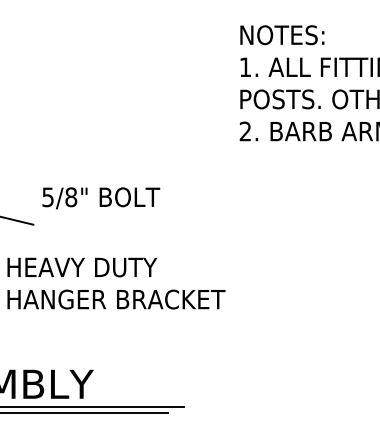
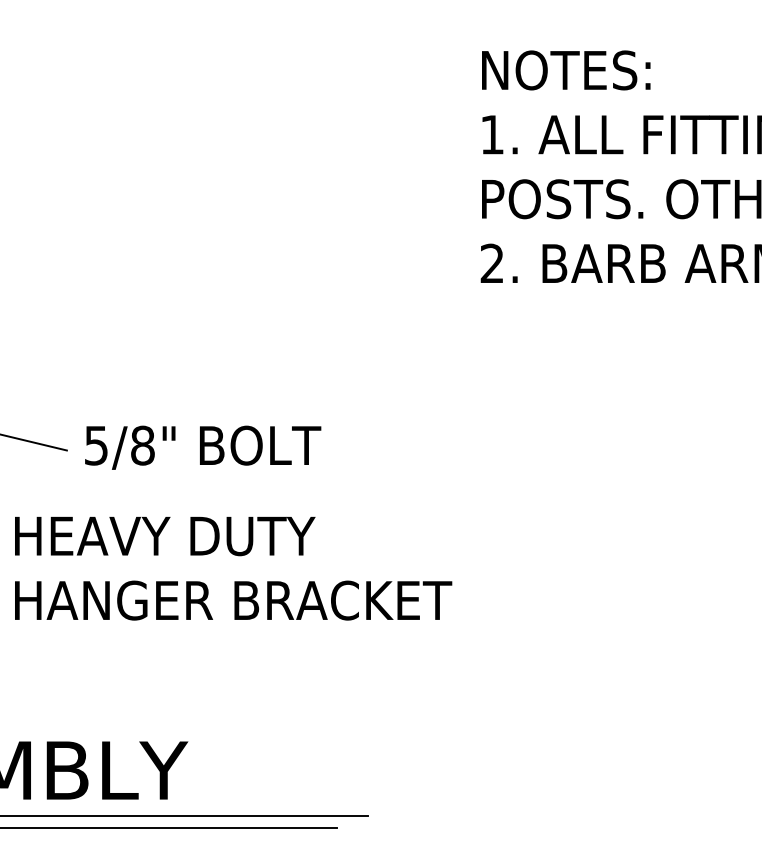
text: (101, 198) -> (203, 448), moved

